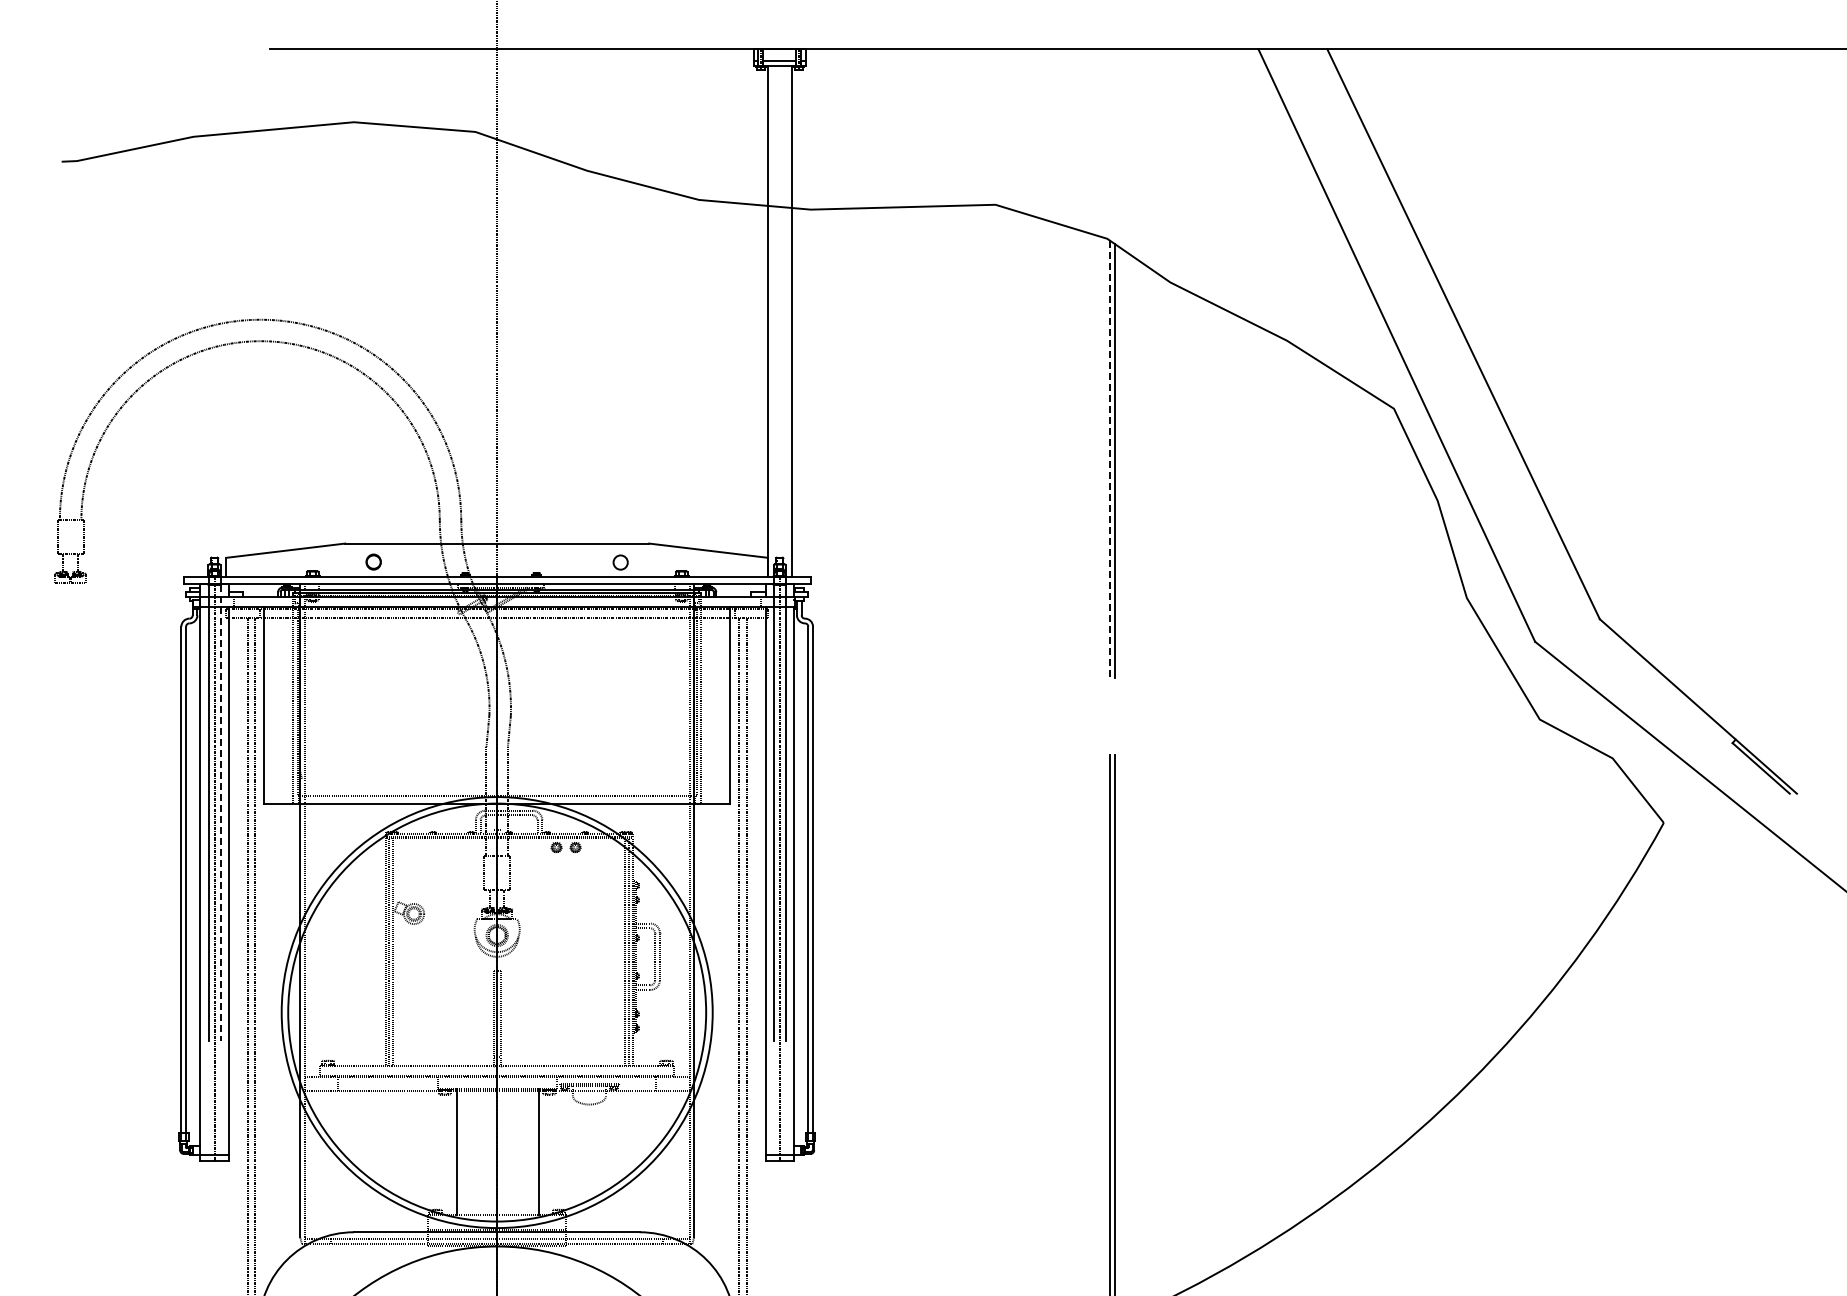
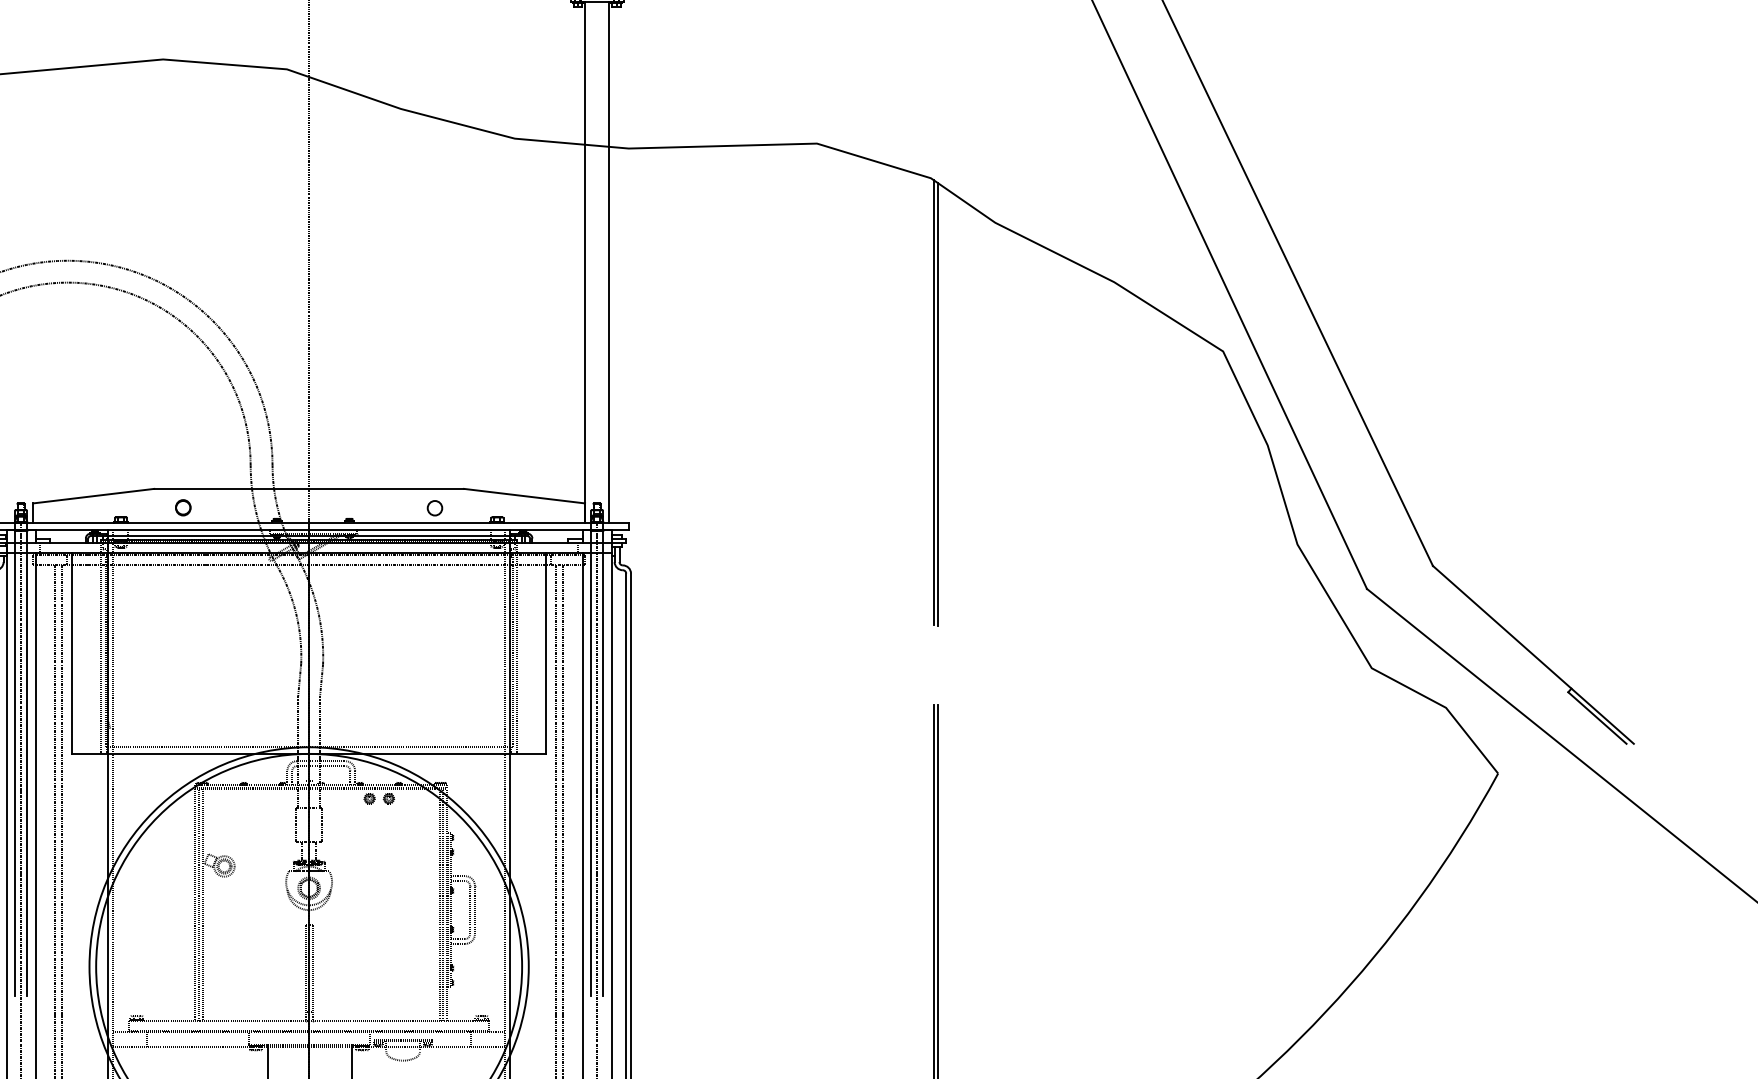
line: (1109, 458) -> (933, 402), dashed -> solid
line: (220, 813) -> (27, 763), dashed -> solid

